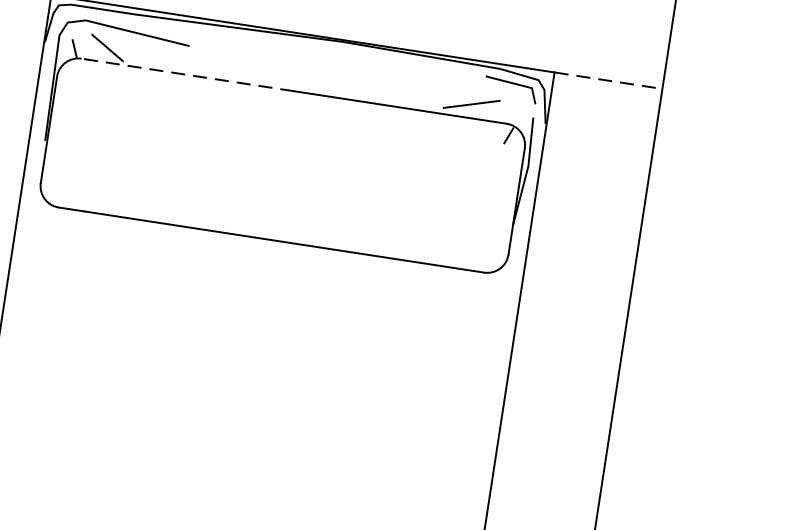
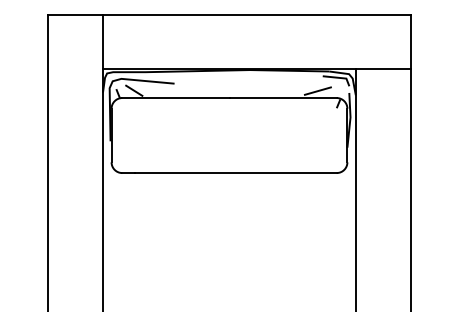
line: (186, 75) -> (175, 98), dashed -> solid
line: (610, 81) -> (384, 69), dashed -> solid

